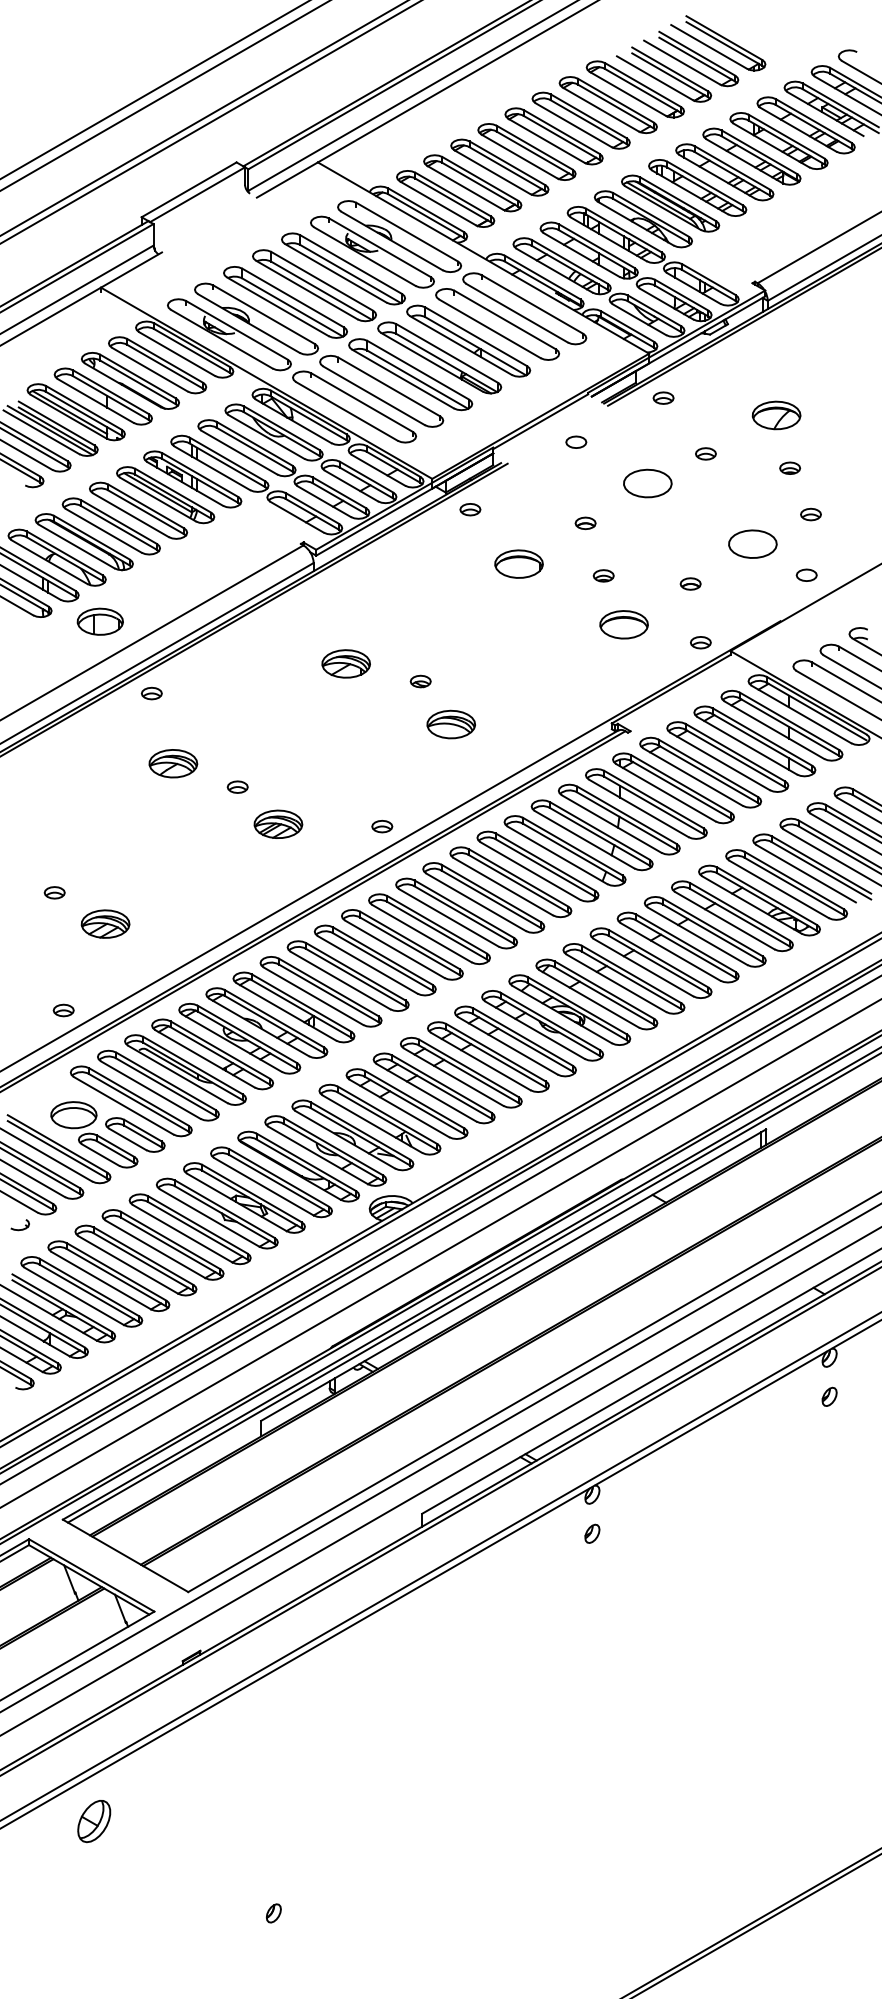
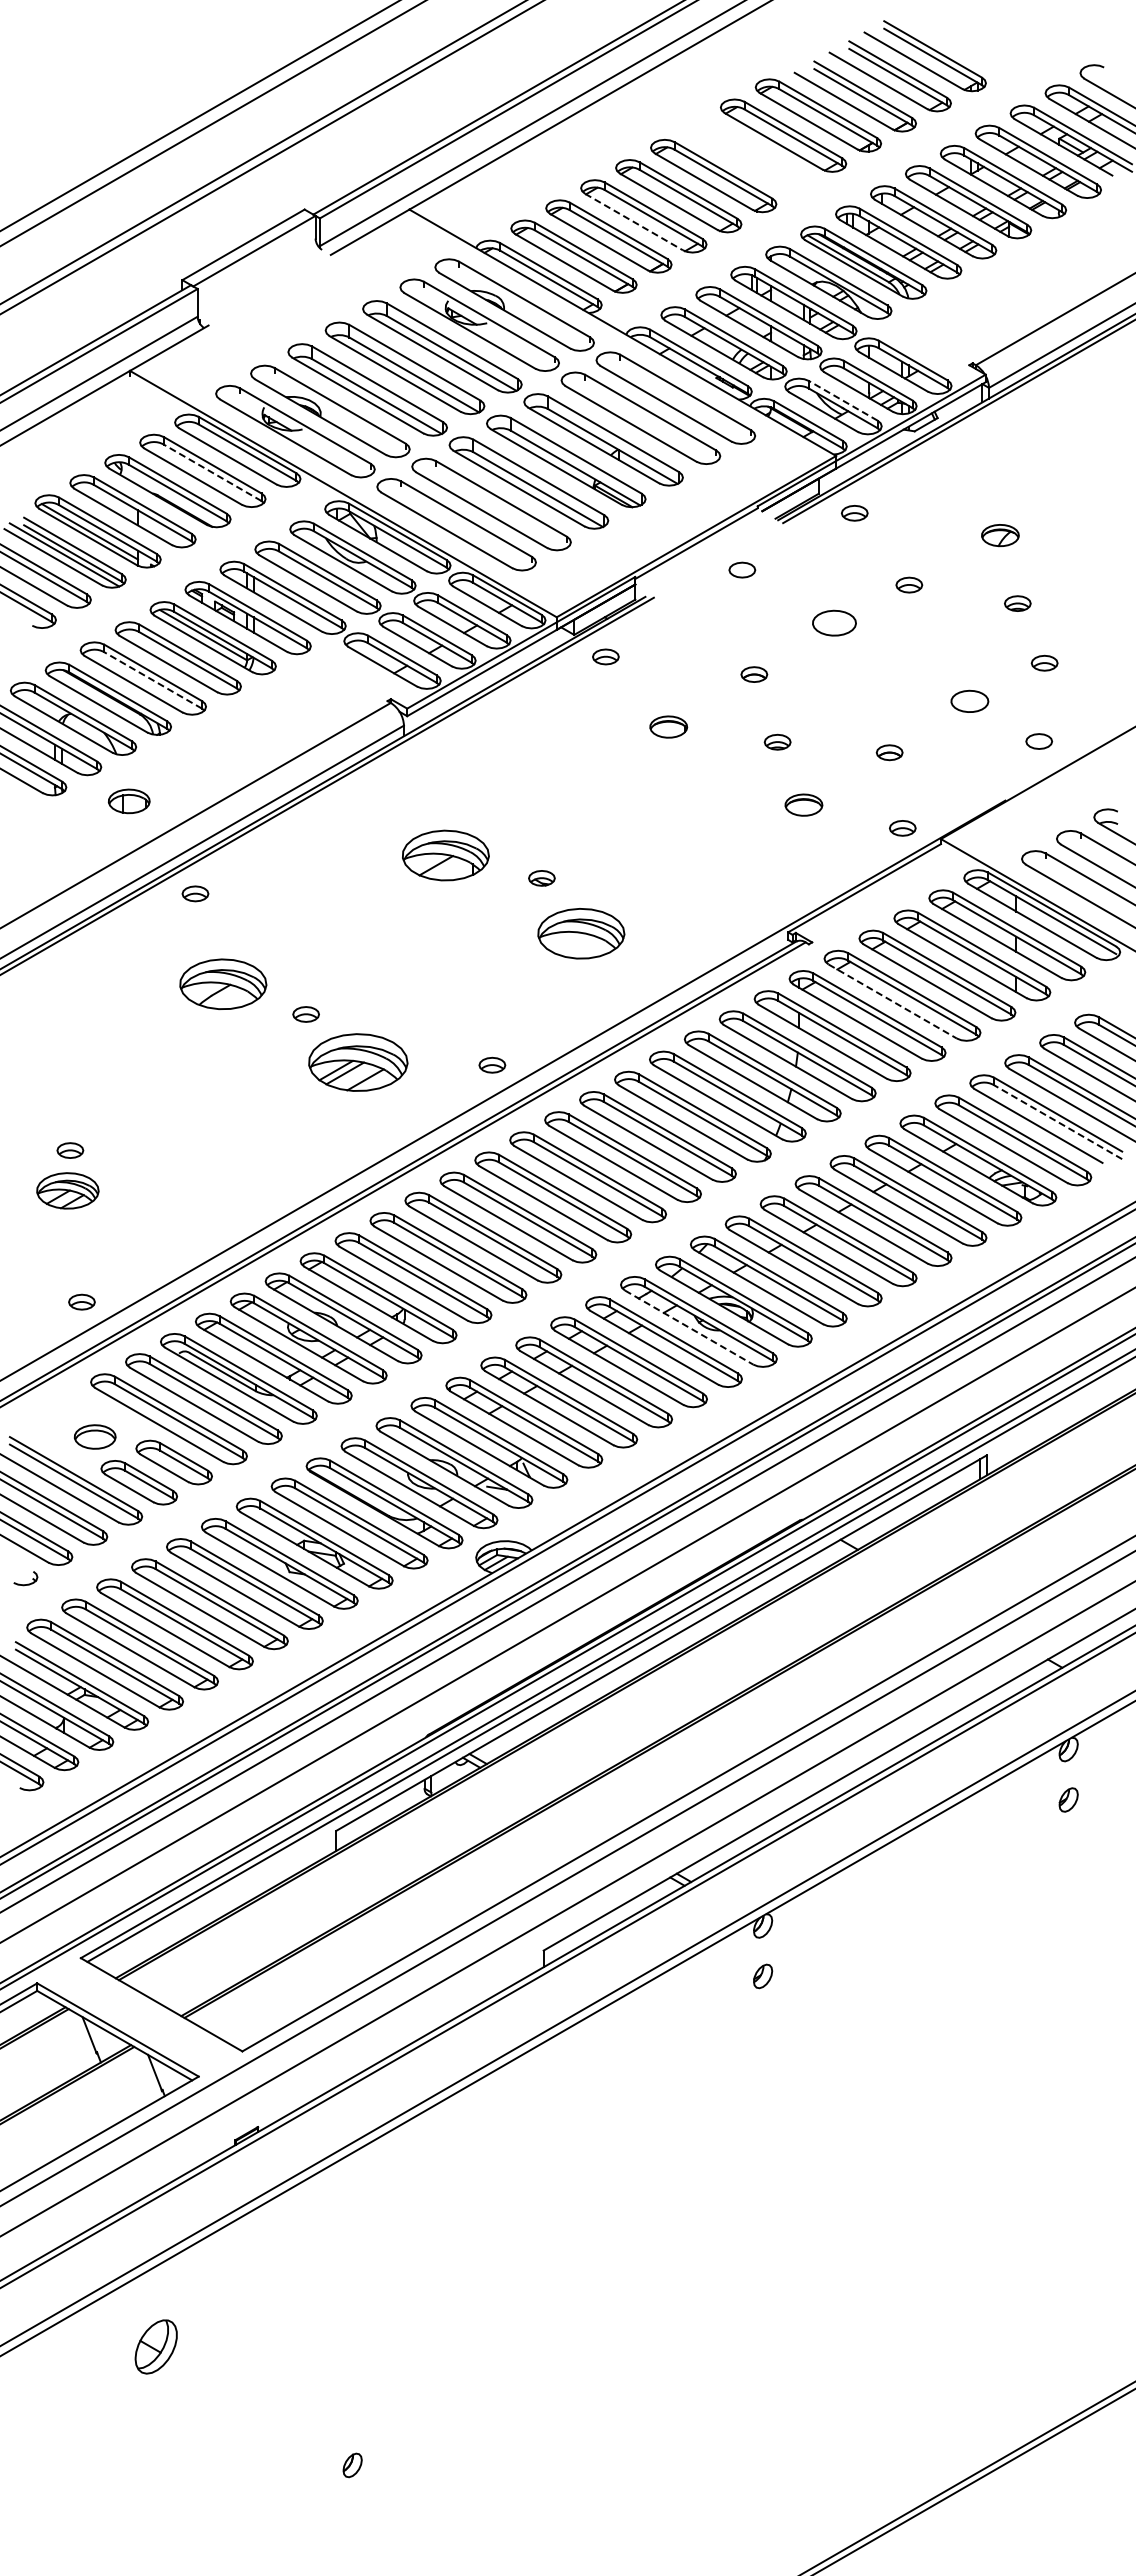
part: (581, 120) -> (748, 155), removed
line: (492, 172) -> (634, 222), solid -> dashed
line: (654, 310) -> (843, 400), solid -> dashed
line: (165, 366) -> (212, 472), solid -> dashed
part: (776, 415) -> (1000, 535), size x0.6
part: (647, 482) -> (834, 622), size x0.7
line: (118, 527) -> (152, 680), solid -> dashed
part: (752, 544) -> (969, 701), size x0.6
part: (519, 563) -> (668, 726), size x0.6
part: (100, 621) -> (129, 801), size x0.7
part: (623, 624) -> (803, 804), size x0.6
part: (345, 663) -> (445, 855), size x1.4
part: (450, 724) -> (580, 933), size x1.4
part: (172, 763) -> (222, 983), size x1.4
line: (693, 777) -> (893, 1001), solid -> dashed
part: (278, 823) -> (358, 1061), size x1.6
line: (820, 870) -> (1057, 1121), solid -> dashed
part: (105, 923) -> (67, 1190), moved
line: (535, 1030) -> (689, 1327), solid -> dashed
part: (74, 1114) -> (95, 1436), size x0.7
part: (93, 1821) -> (155, 2346), moved

